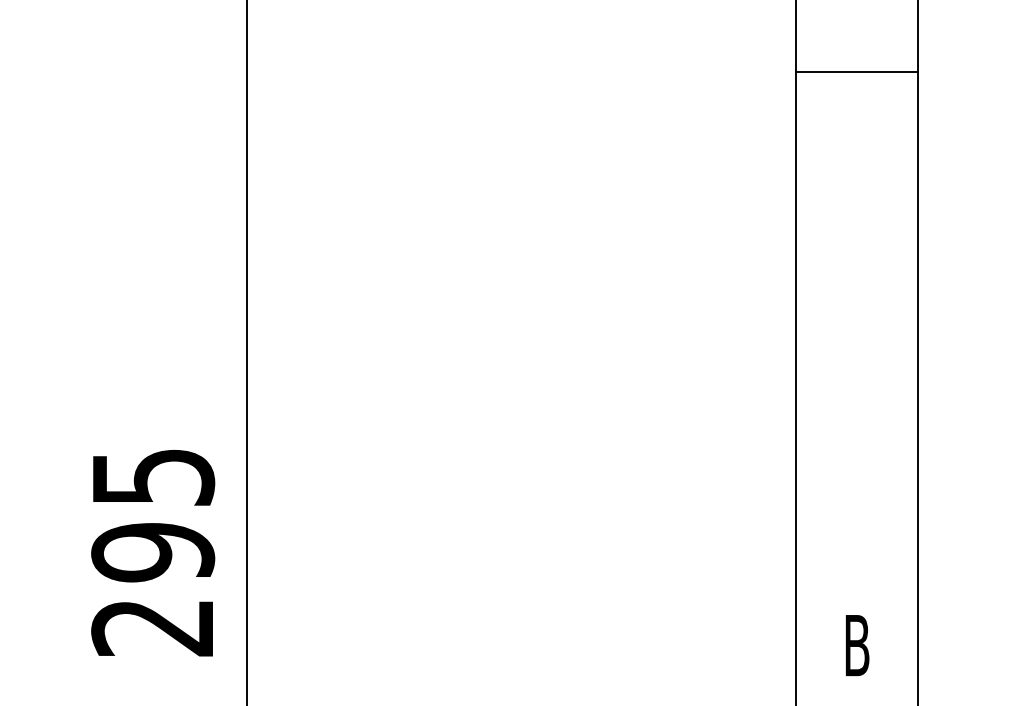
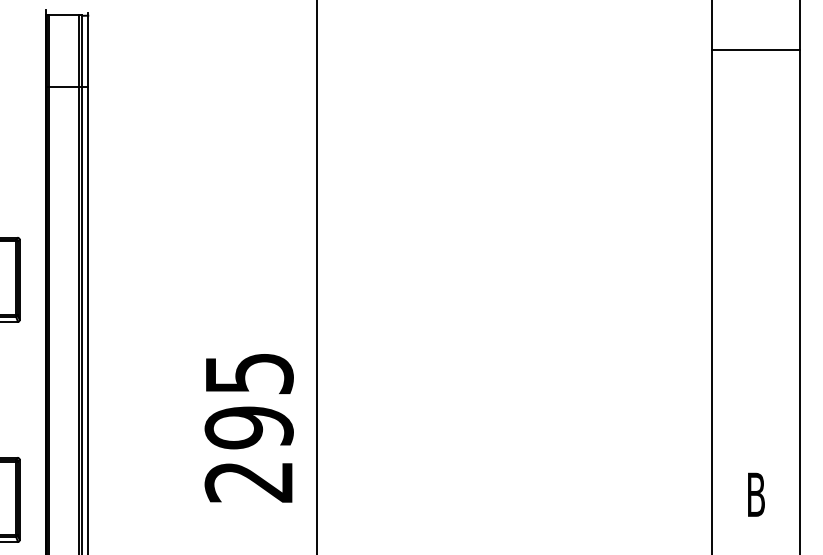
line: (857, 72) -> (756, 50), moved

